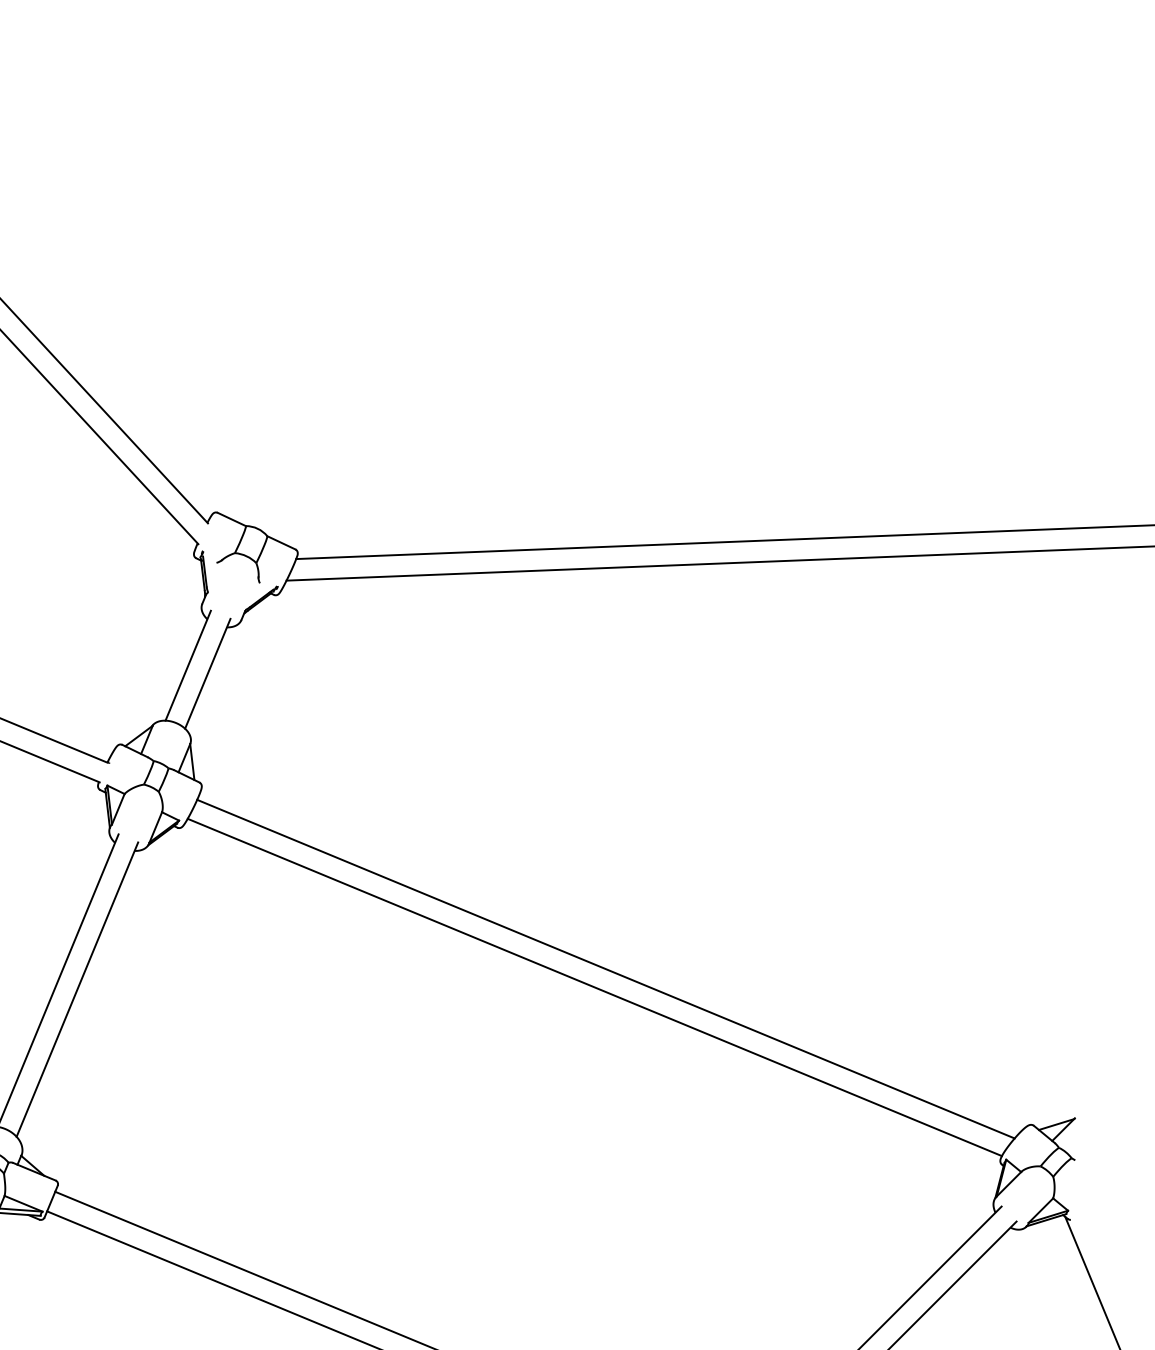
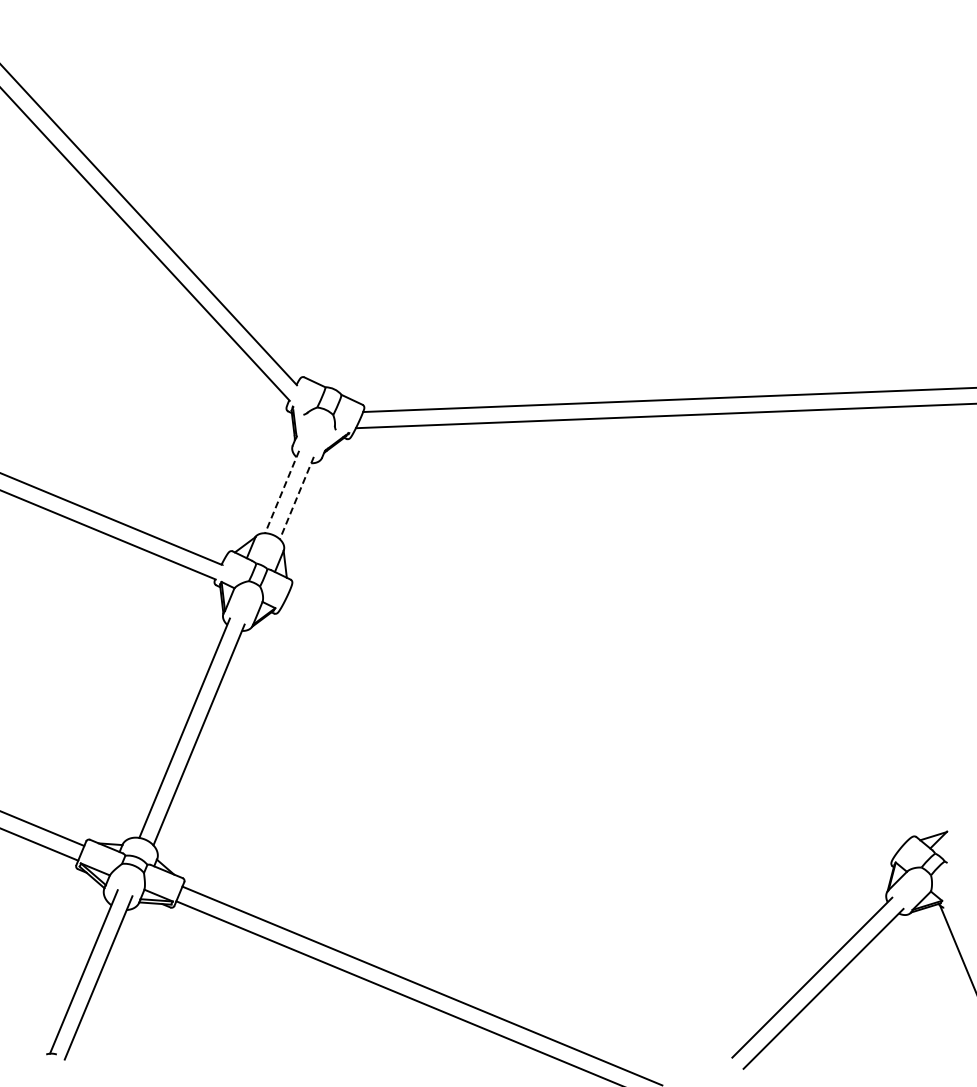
line: (188, 666) -> (282, 492), solid -> dashed
line: (207, 674) -> (296, 498), solid -> dashed
line: (605, 968) -> (595, 719), removed
line: (593, 986) -> (586, 732), removed

